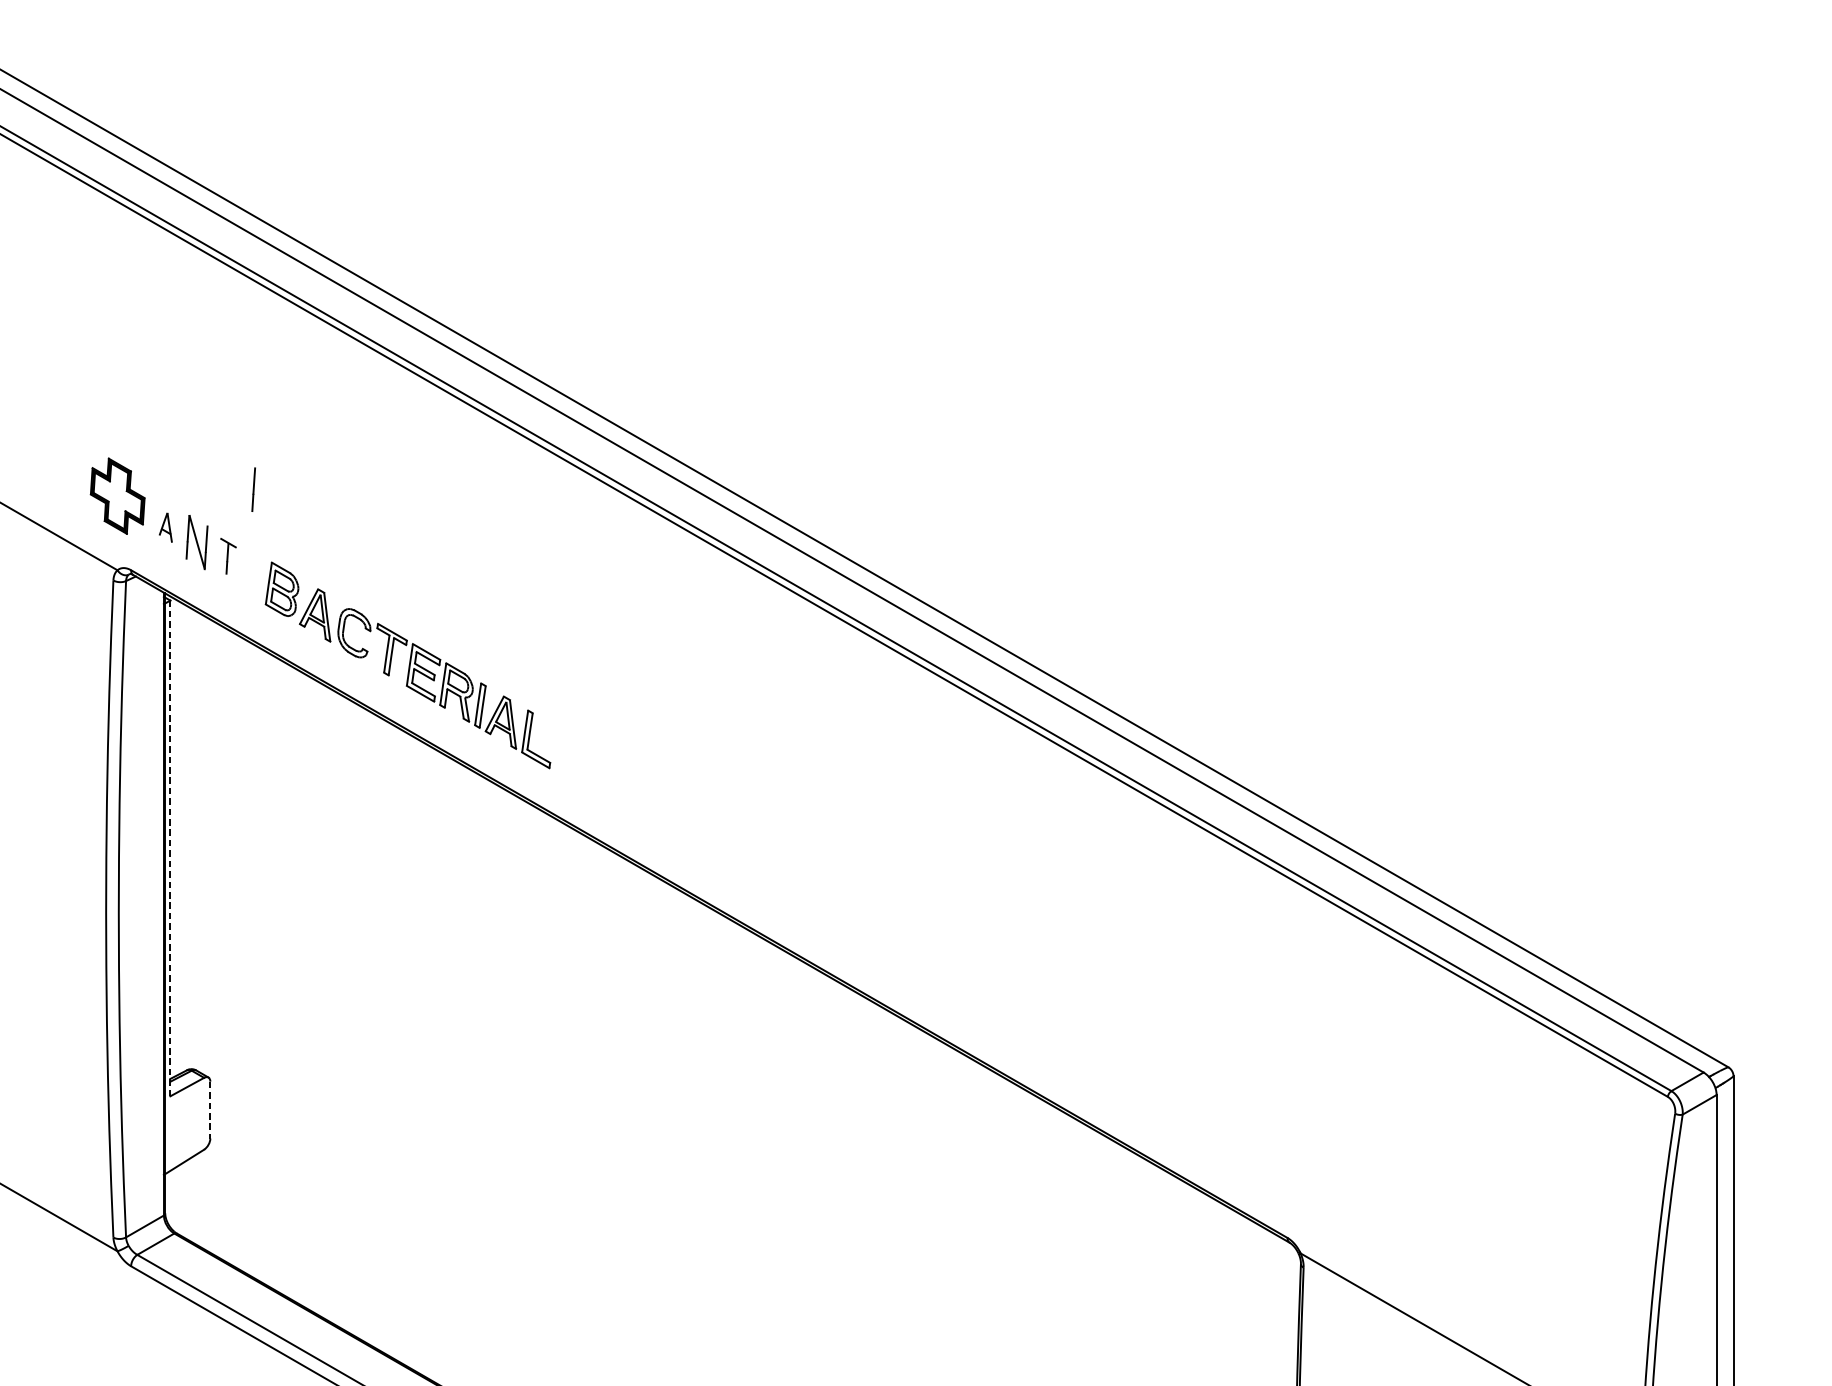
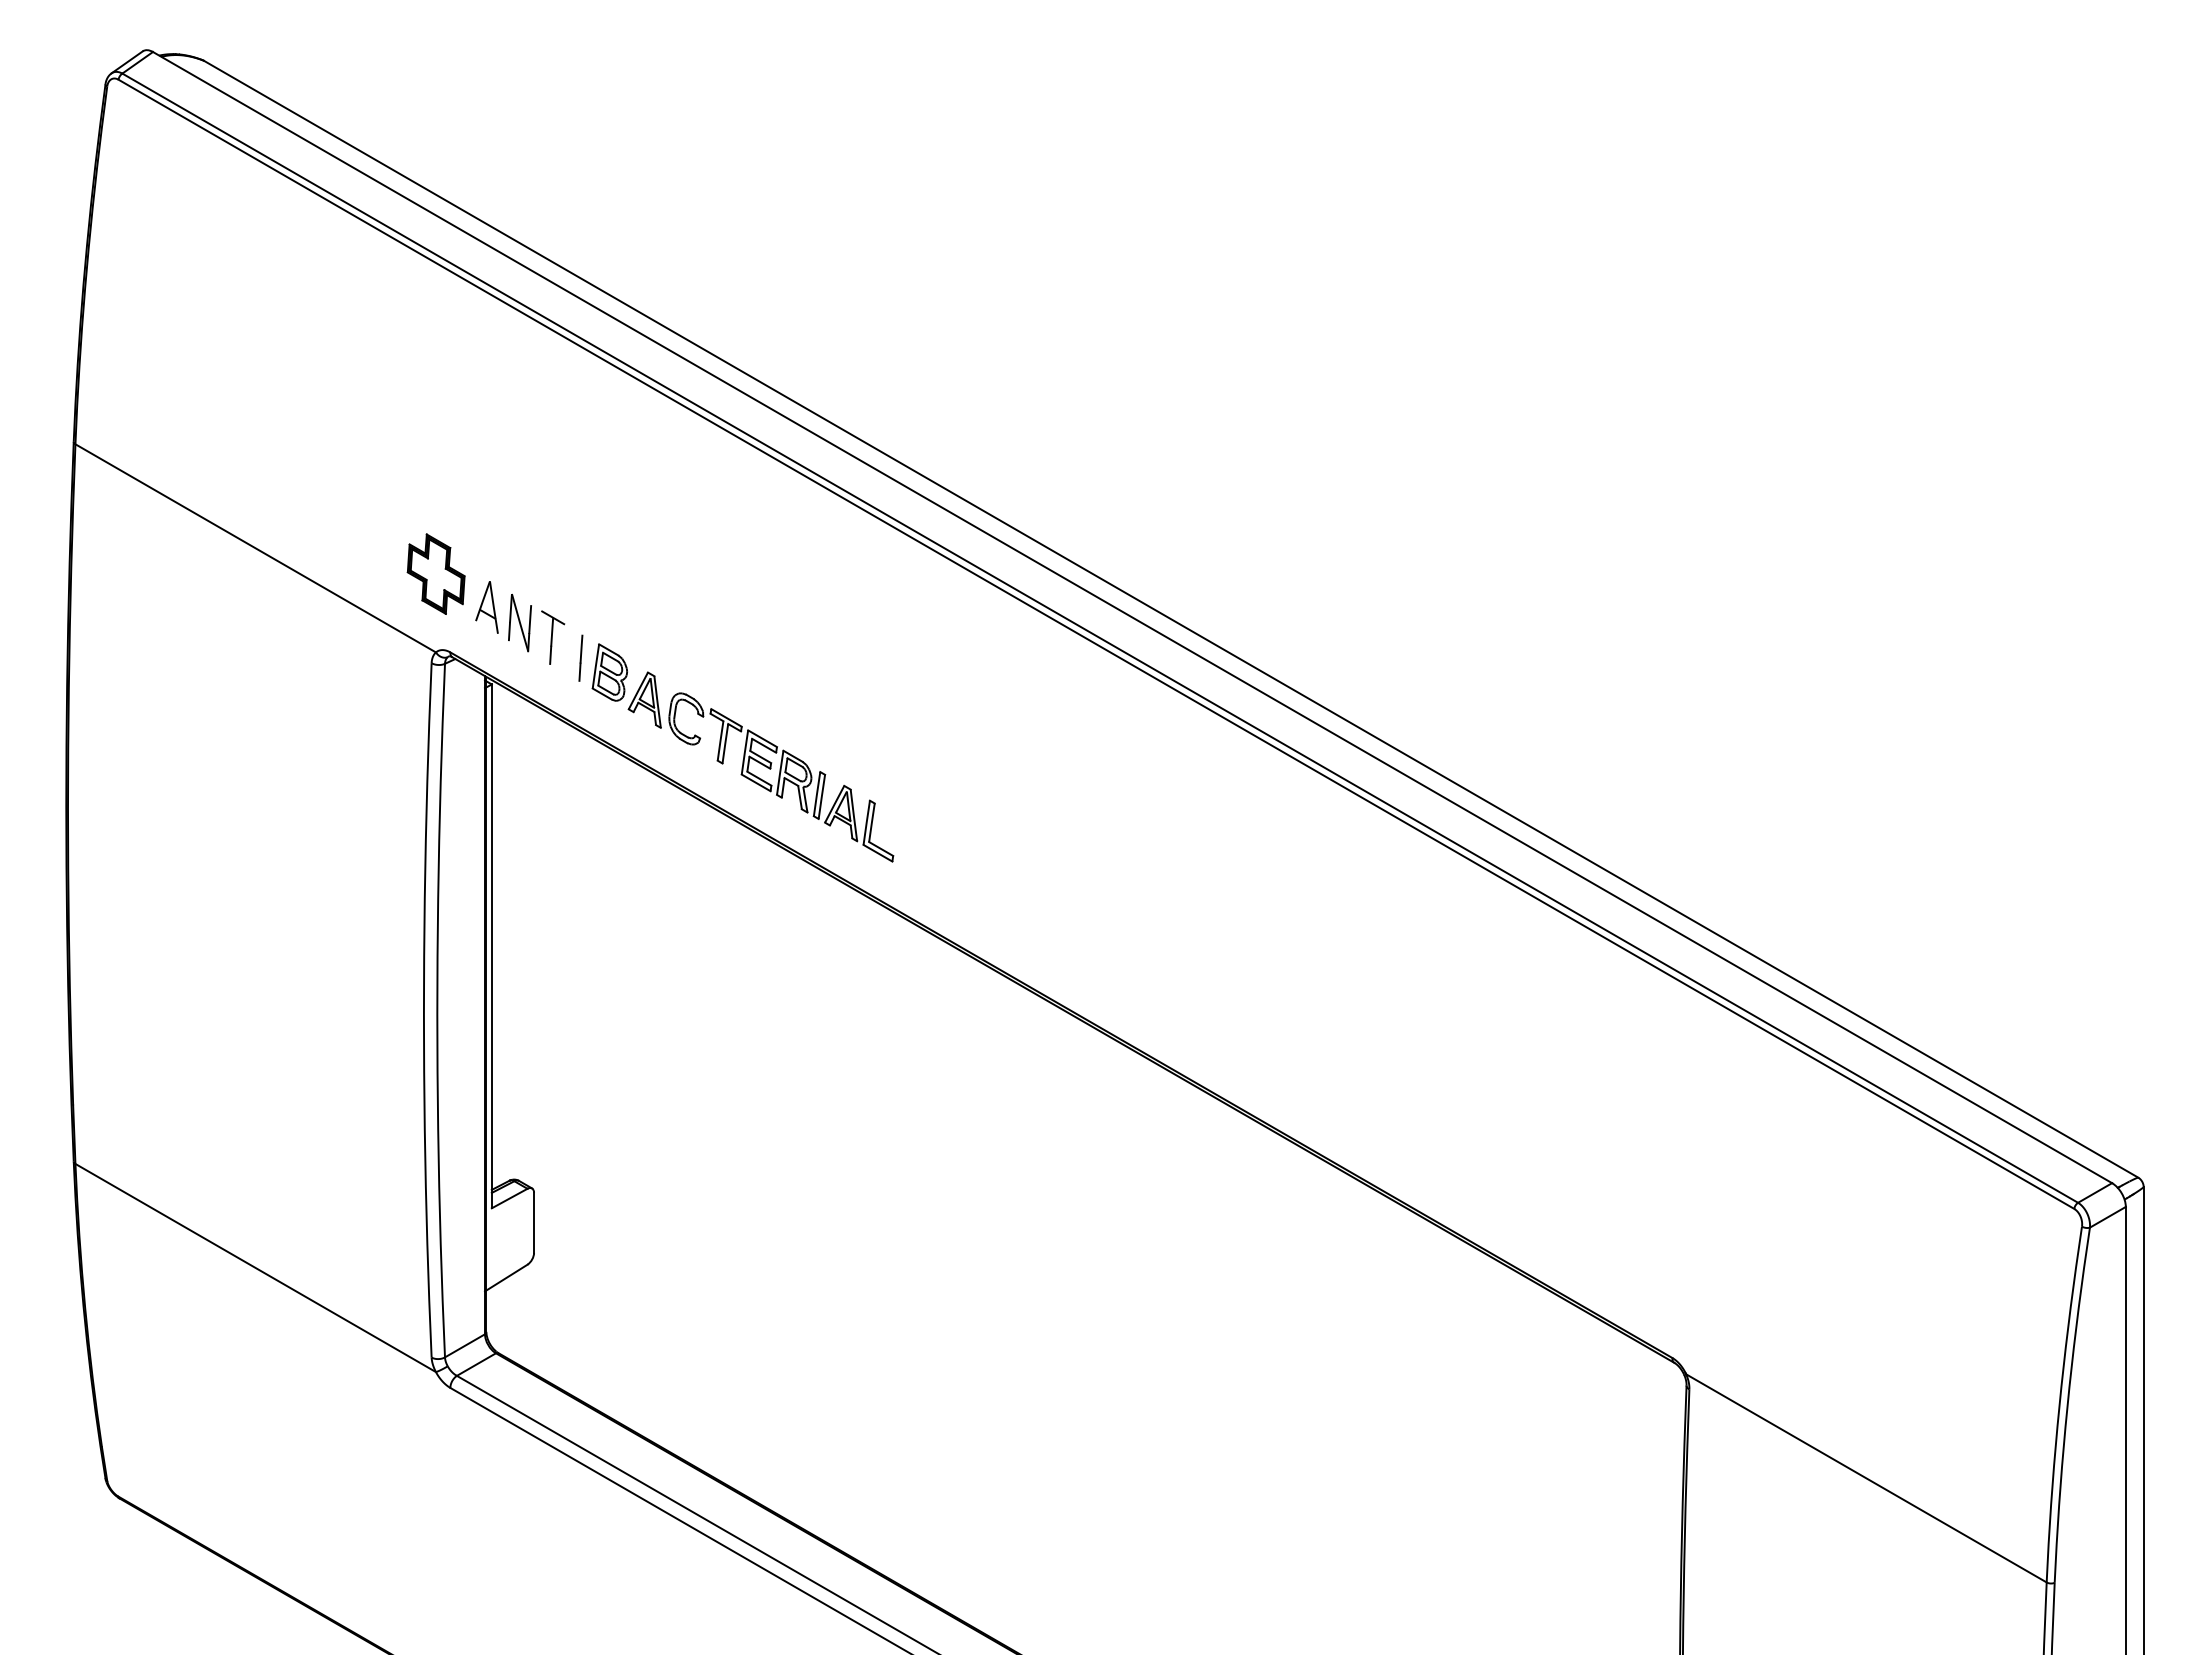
line: (253, 488) -> (580, 657), moved
part: (165, 527) -> (486, 607), size x1.67
part: (228, 556) -> (553, 637), size x1.43
line: (170, 848) -> (491, 946), dashed -> solid
line: (210, 1110) -> (534, 1223), dashed -> solid

